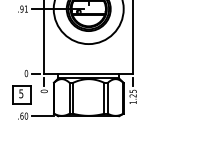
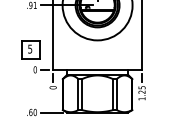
part: (21, 94) -> (30, 49), moved

